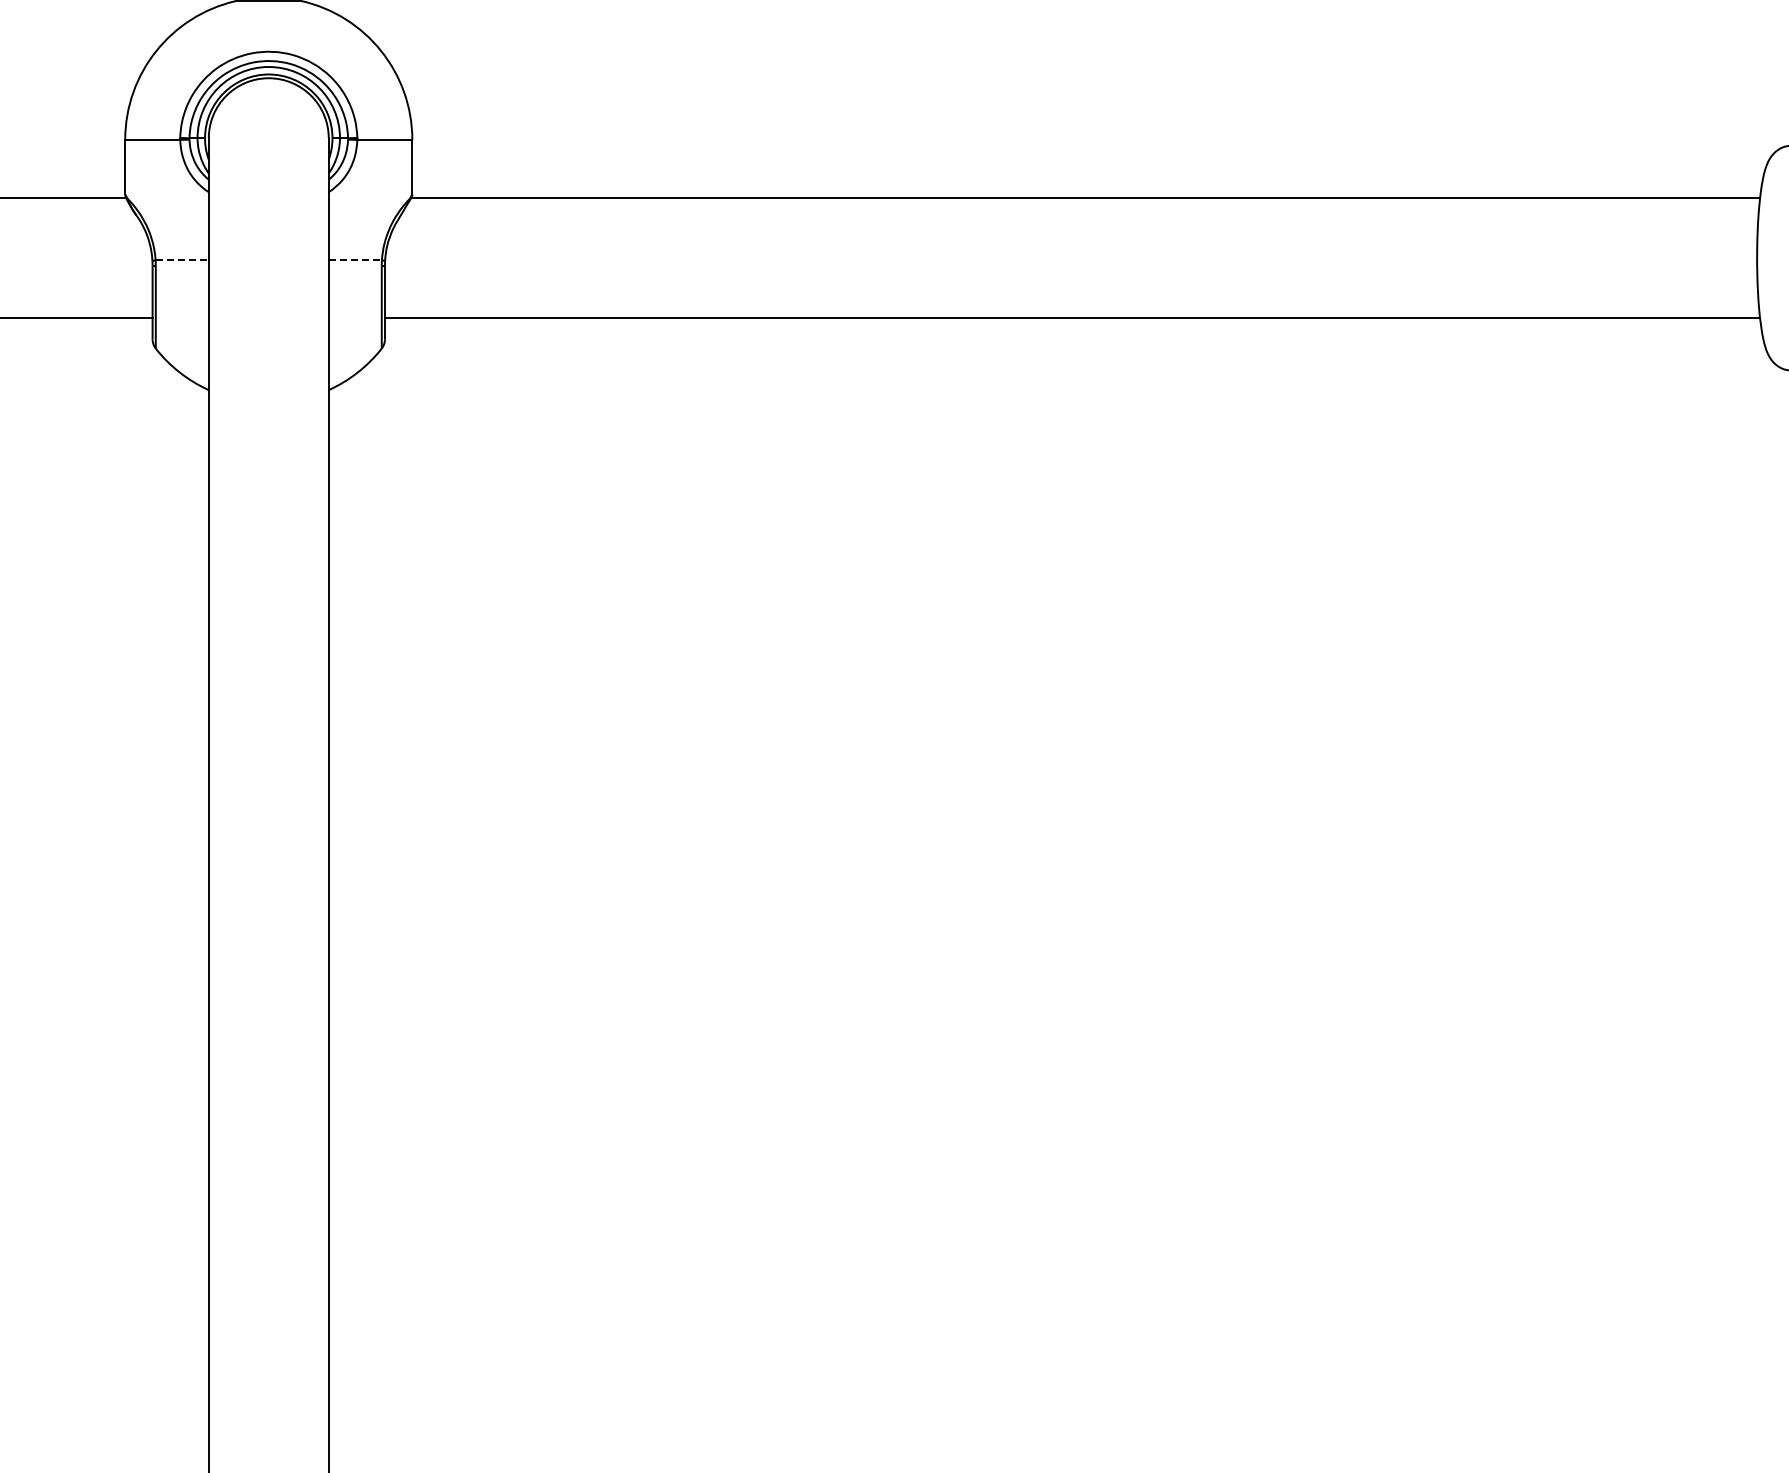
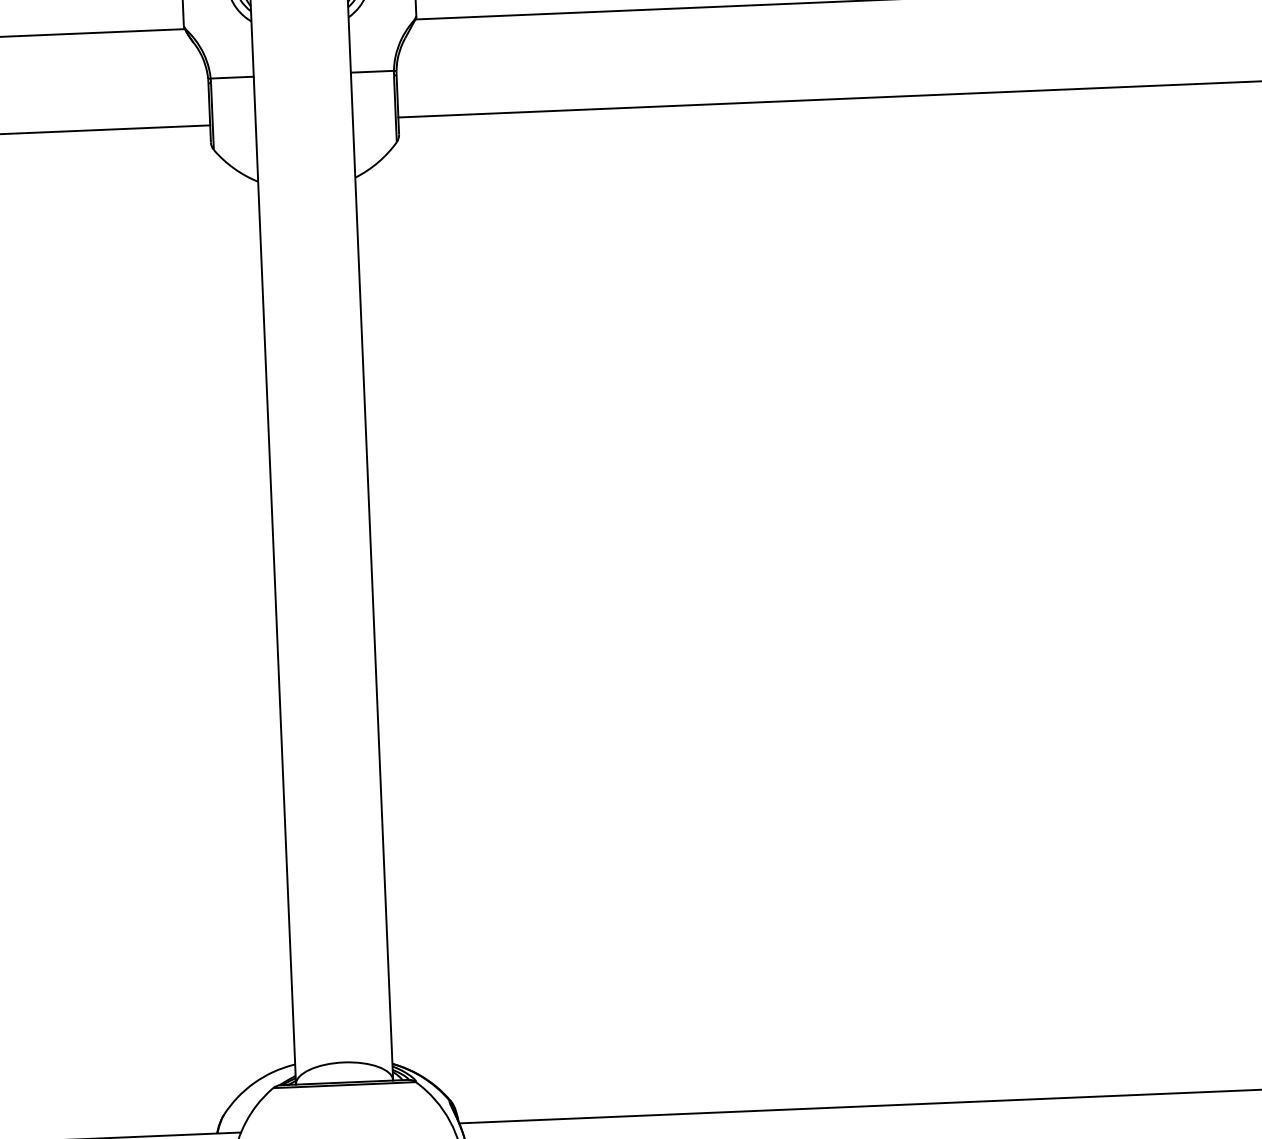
line: (182, 260) -> (232, 77), dashed -> solid
line: (355, 260) -> (372, 71), dashed -> solid

